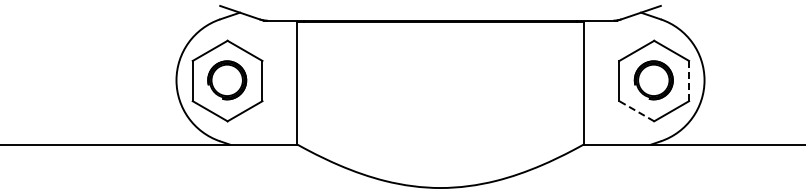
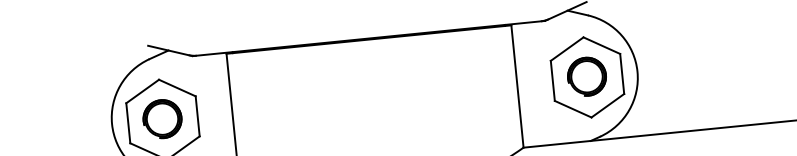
line: (689, 81) -> (622, 74), dashed -> solid
line: (636, 111) -> (572, 109), dashed -> solid

